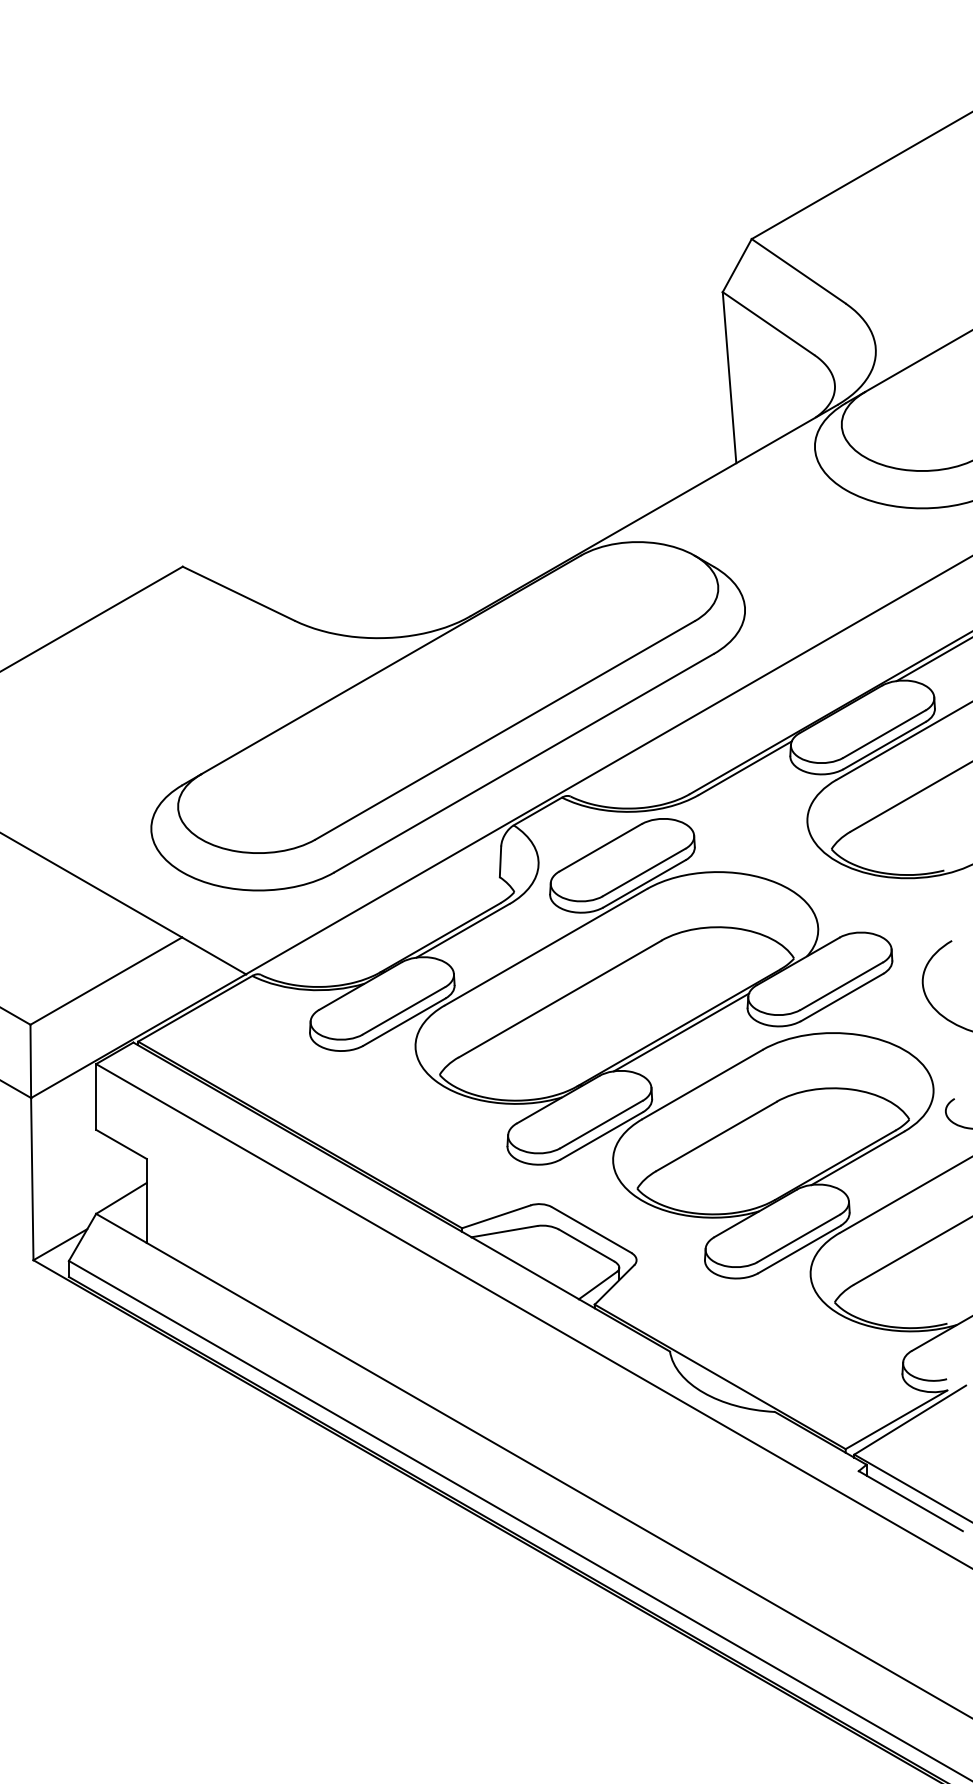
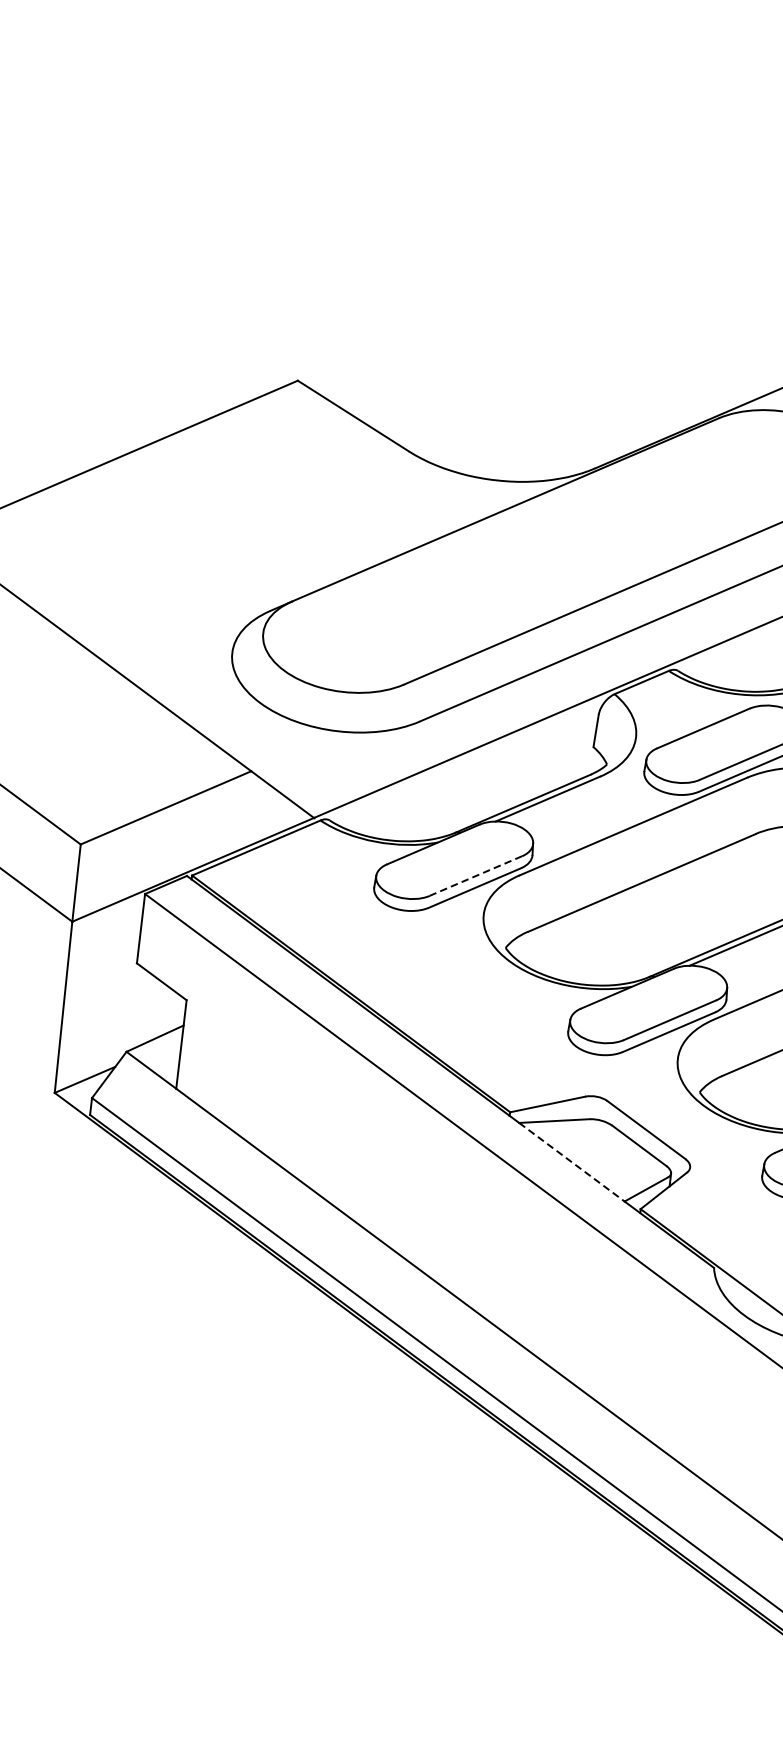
line: (403, 1011) -> (475, 876), solid -> dashed
line: (525, 1268) -> (572, 1162), solid -> dashed

